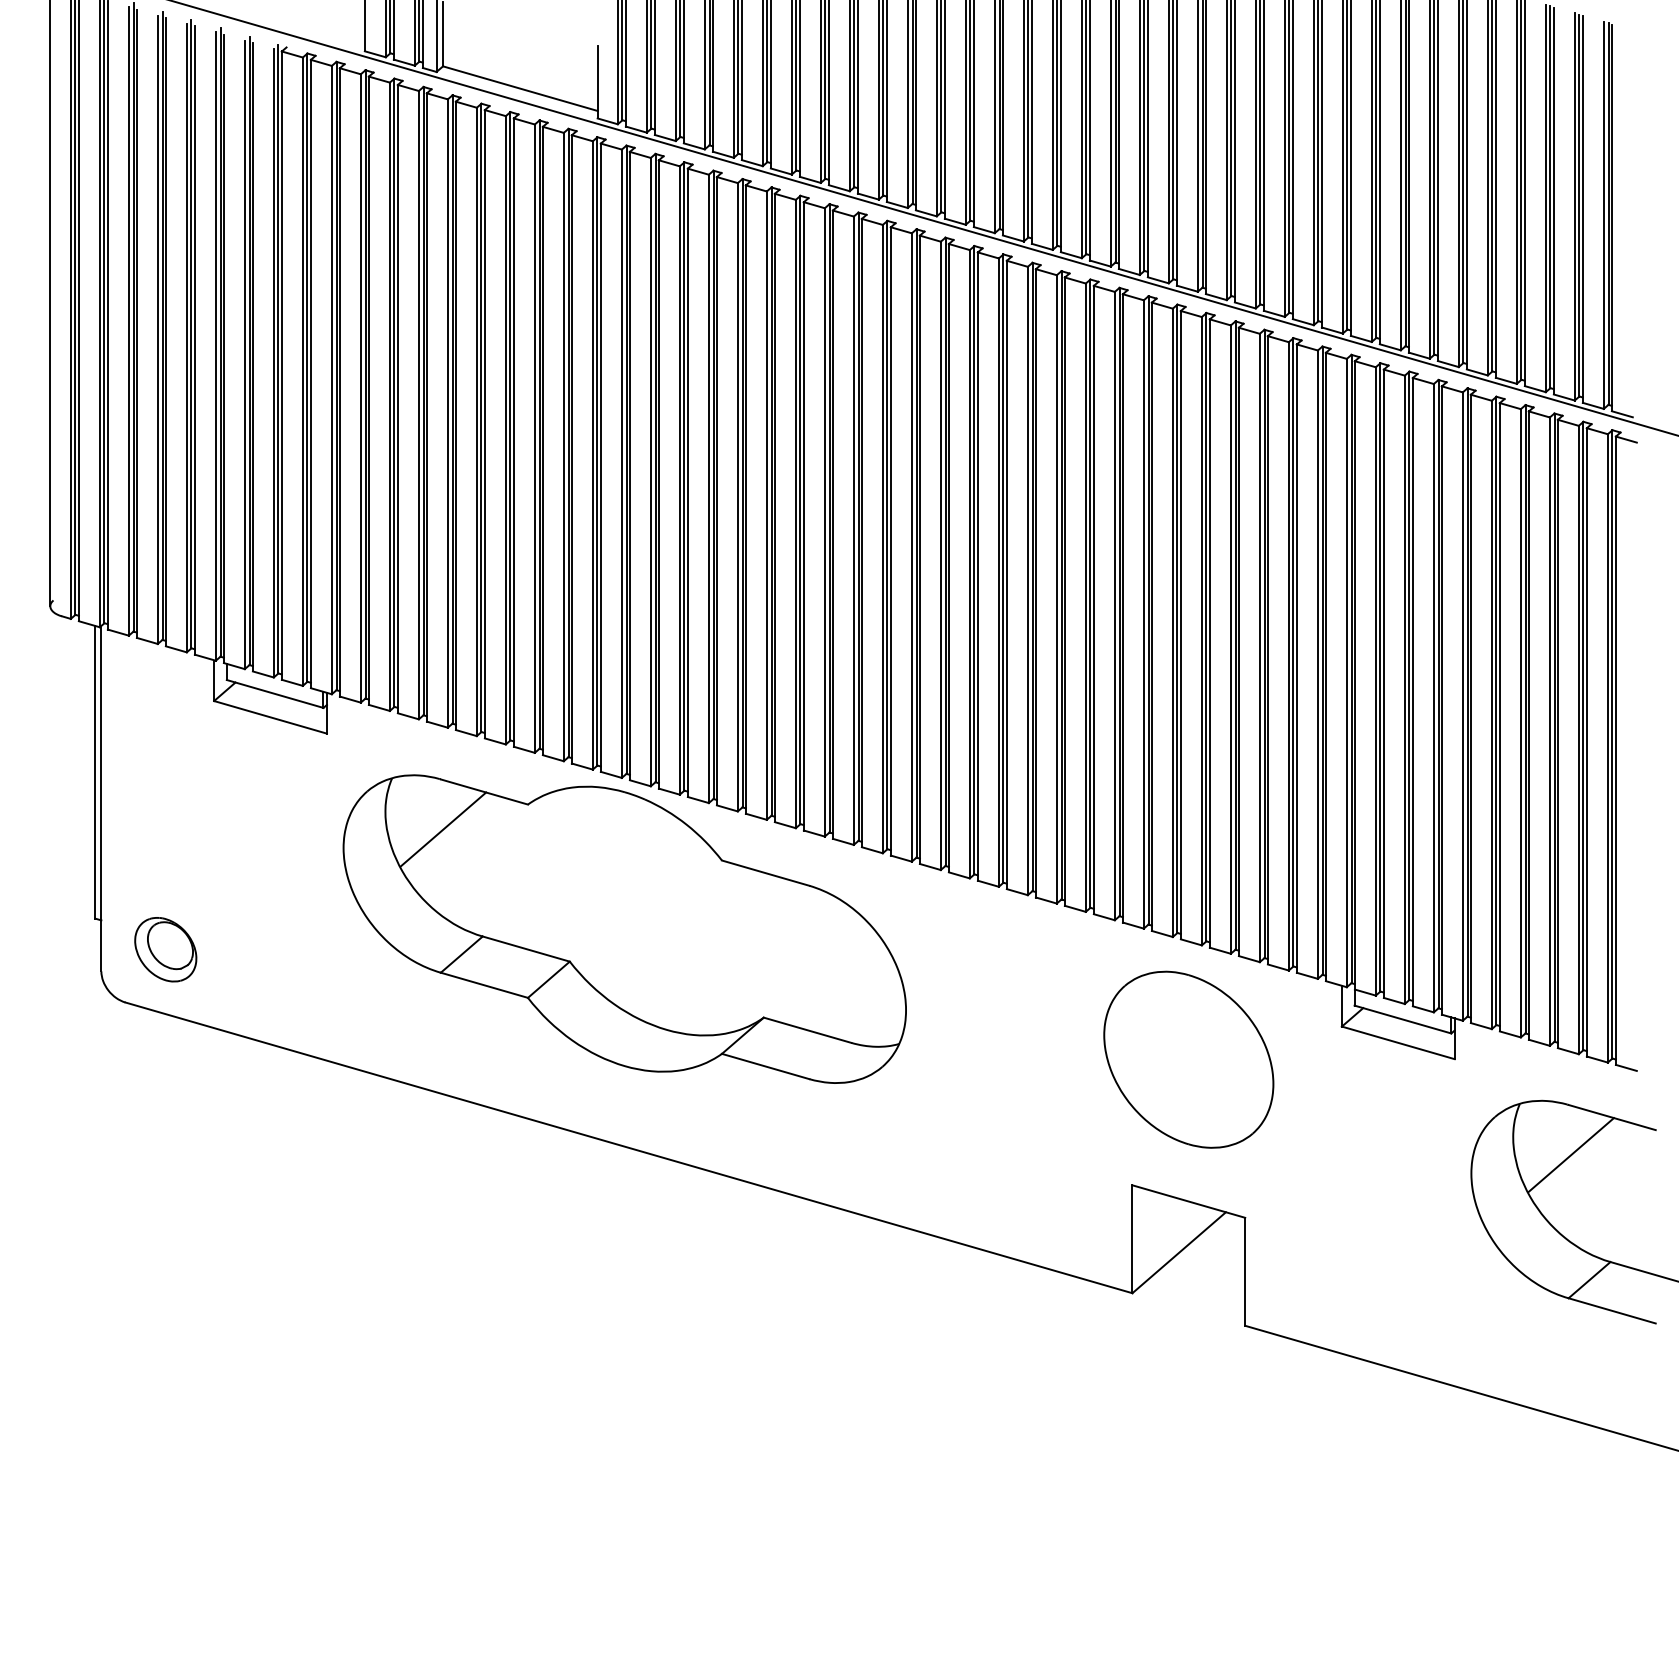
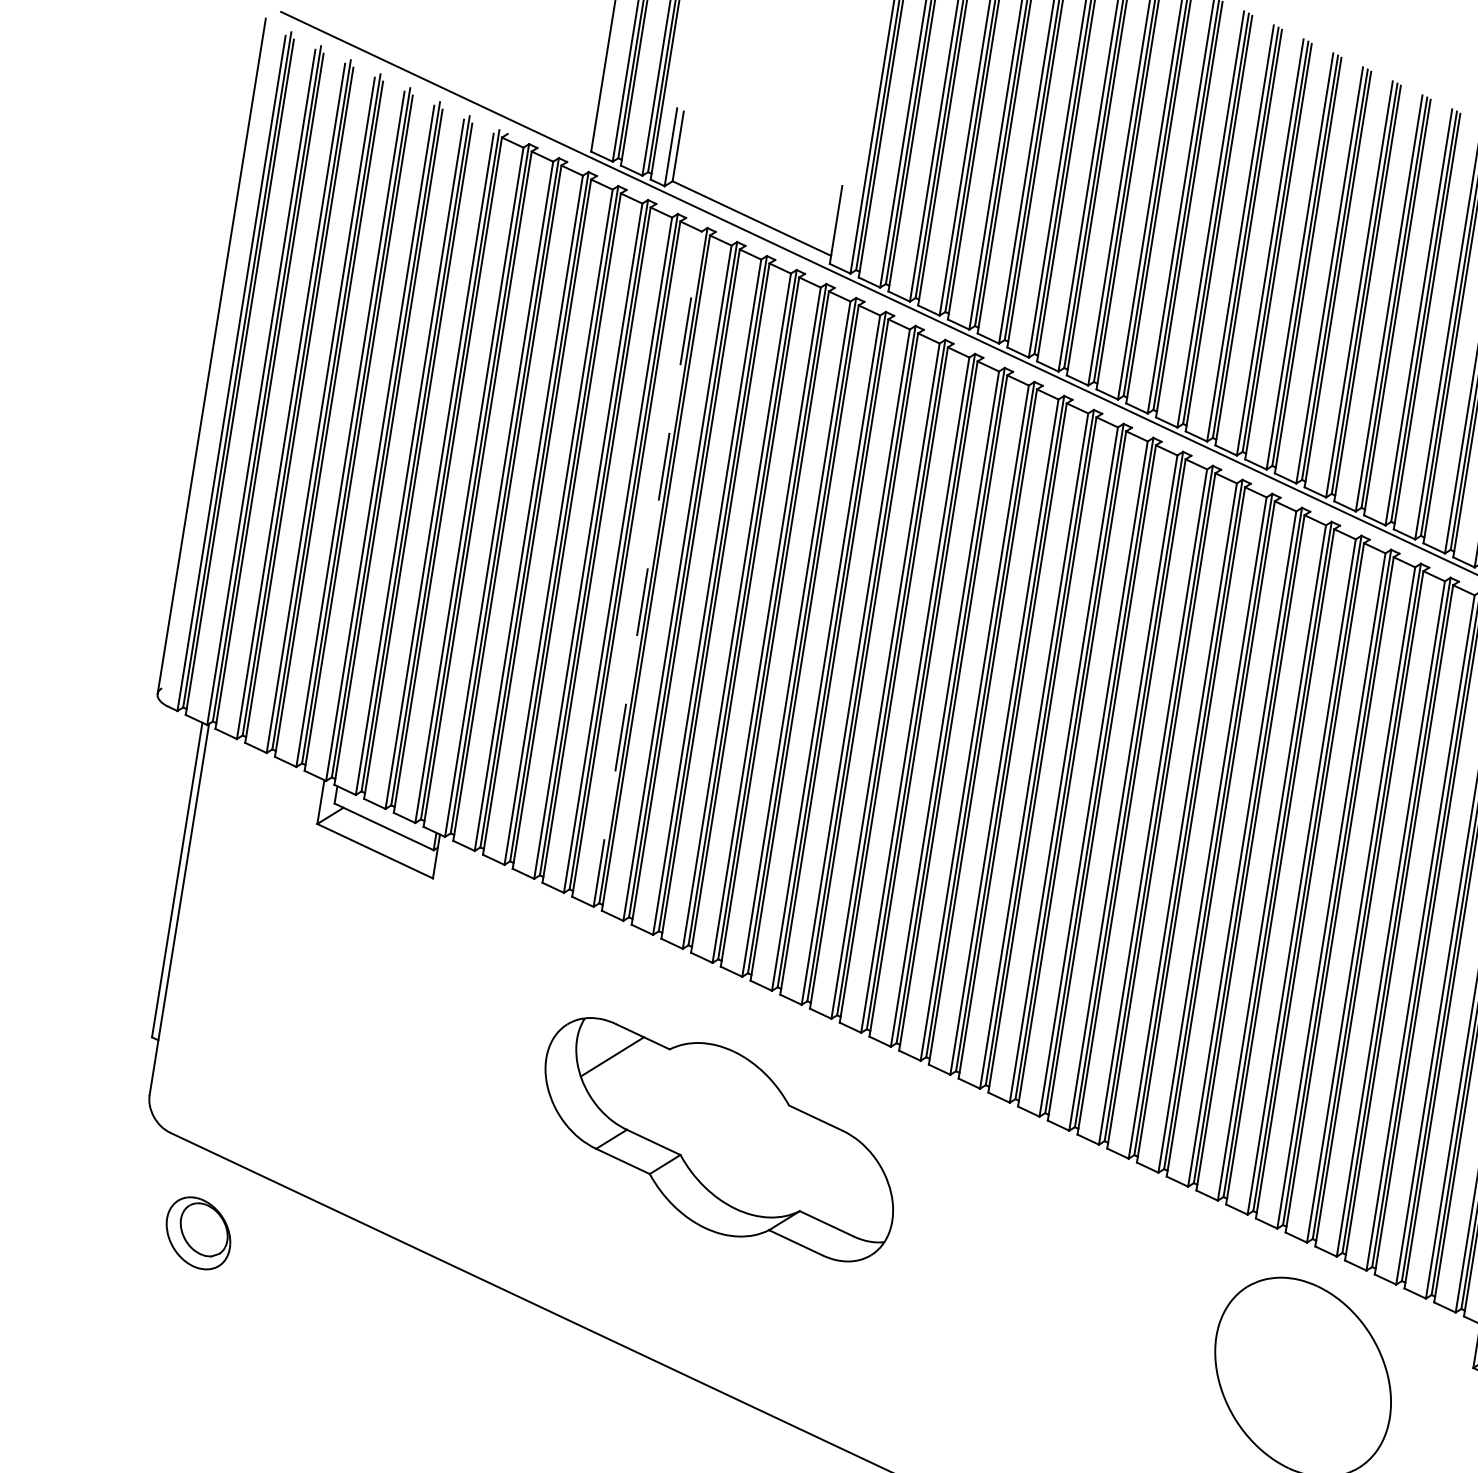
line: (476, 421) -> (647, 568), solid -> dashed
part: (624, 928) -> (719, 1139), size x0.6
part: (165, 949) -> (198, 1233), moved

